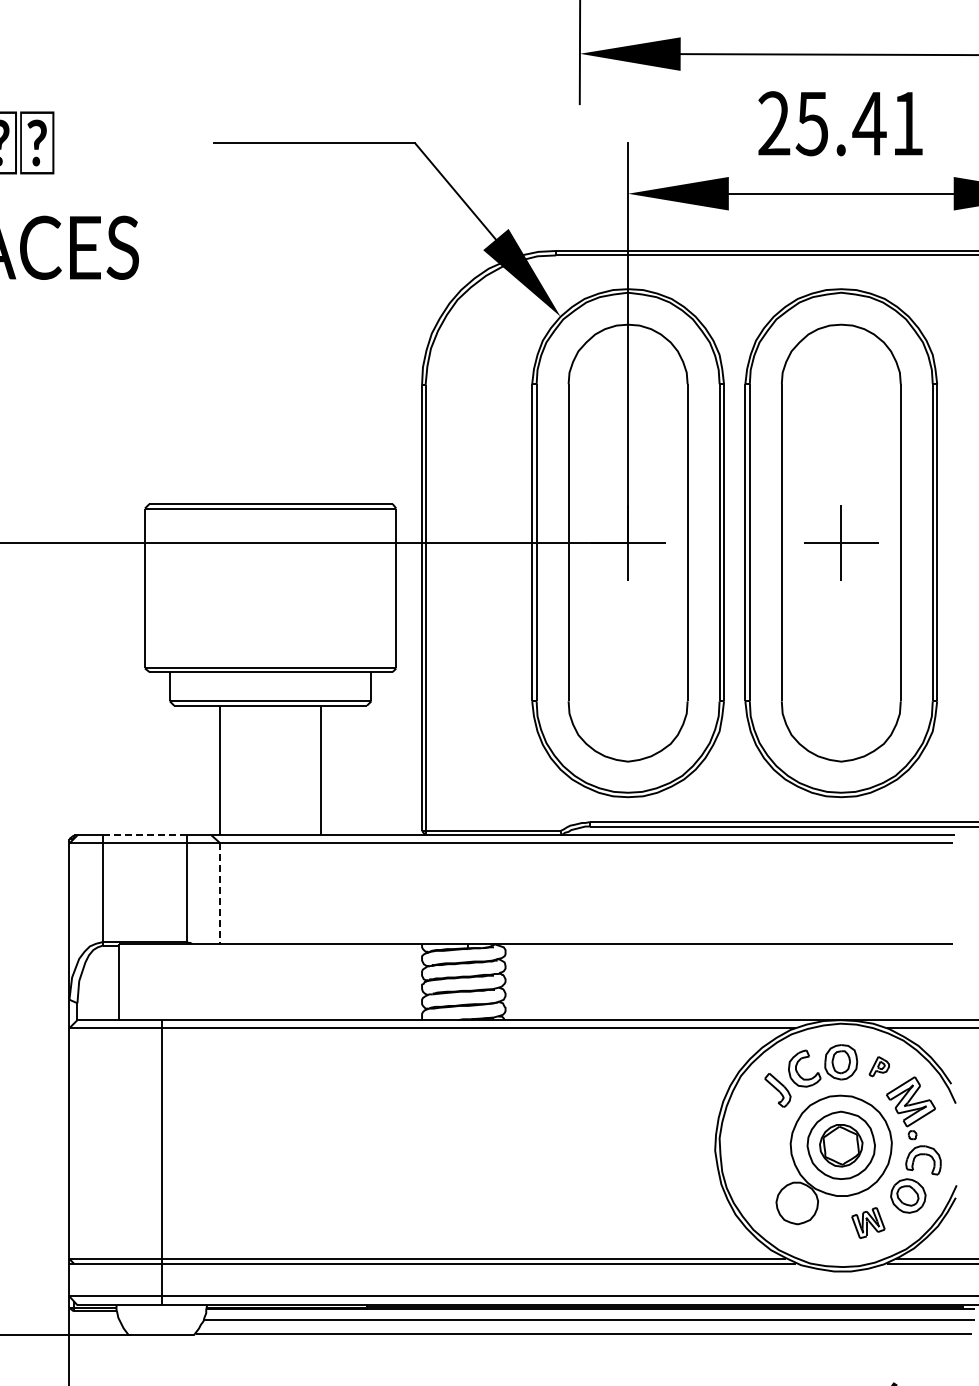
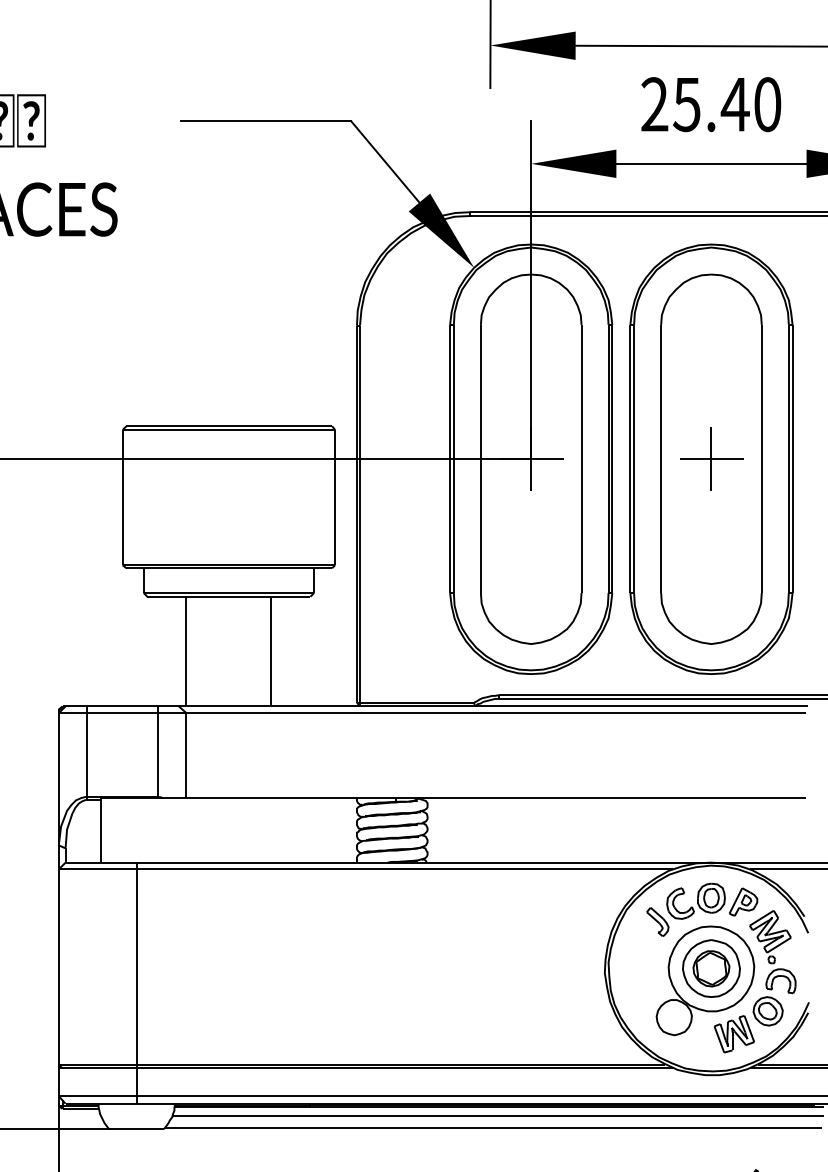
text: (907, 123) -> (767, 104), 25.41 -> 25.40
line: (144, 835) -> (122, 706), dashed -> solid
line: (220, 894) -> (186, 756), dashed -> solid
part: (879, 1066) -> (743, 901), size x1.67
part: (868, 1222) -> (734, 1033), size x1.43

